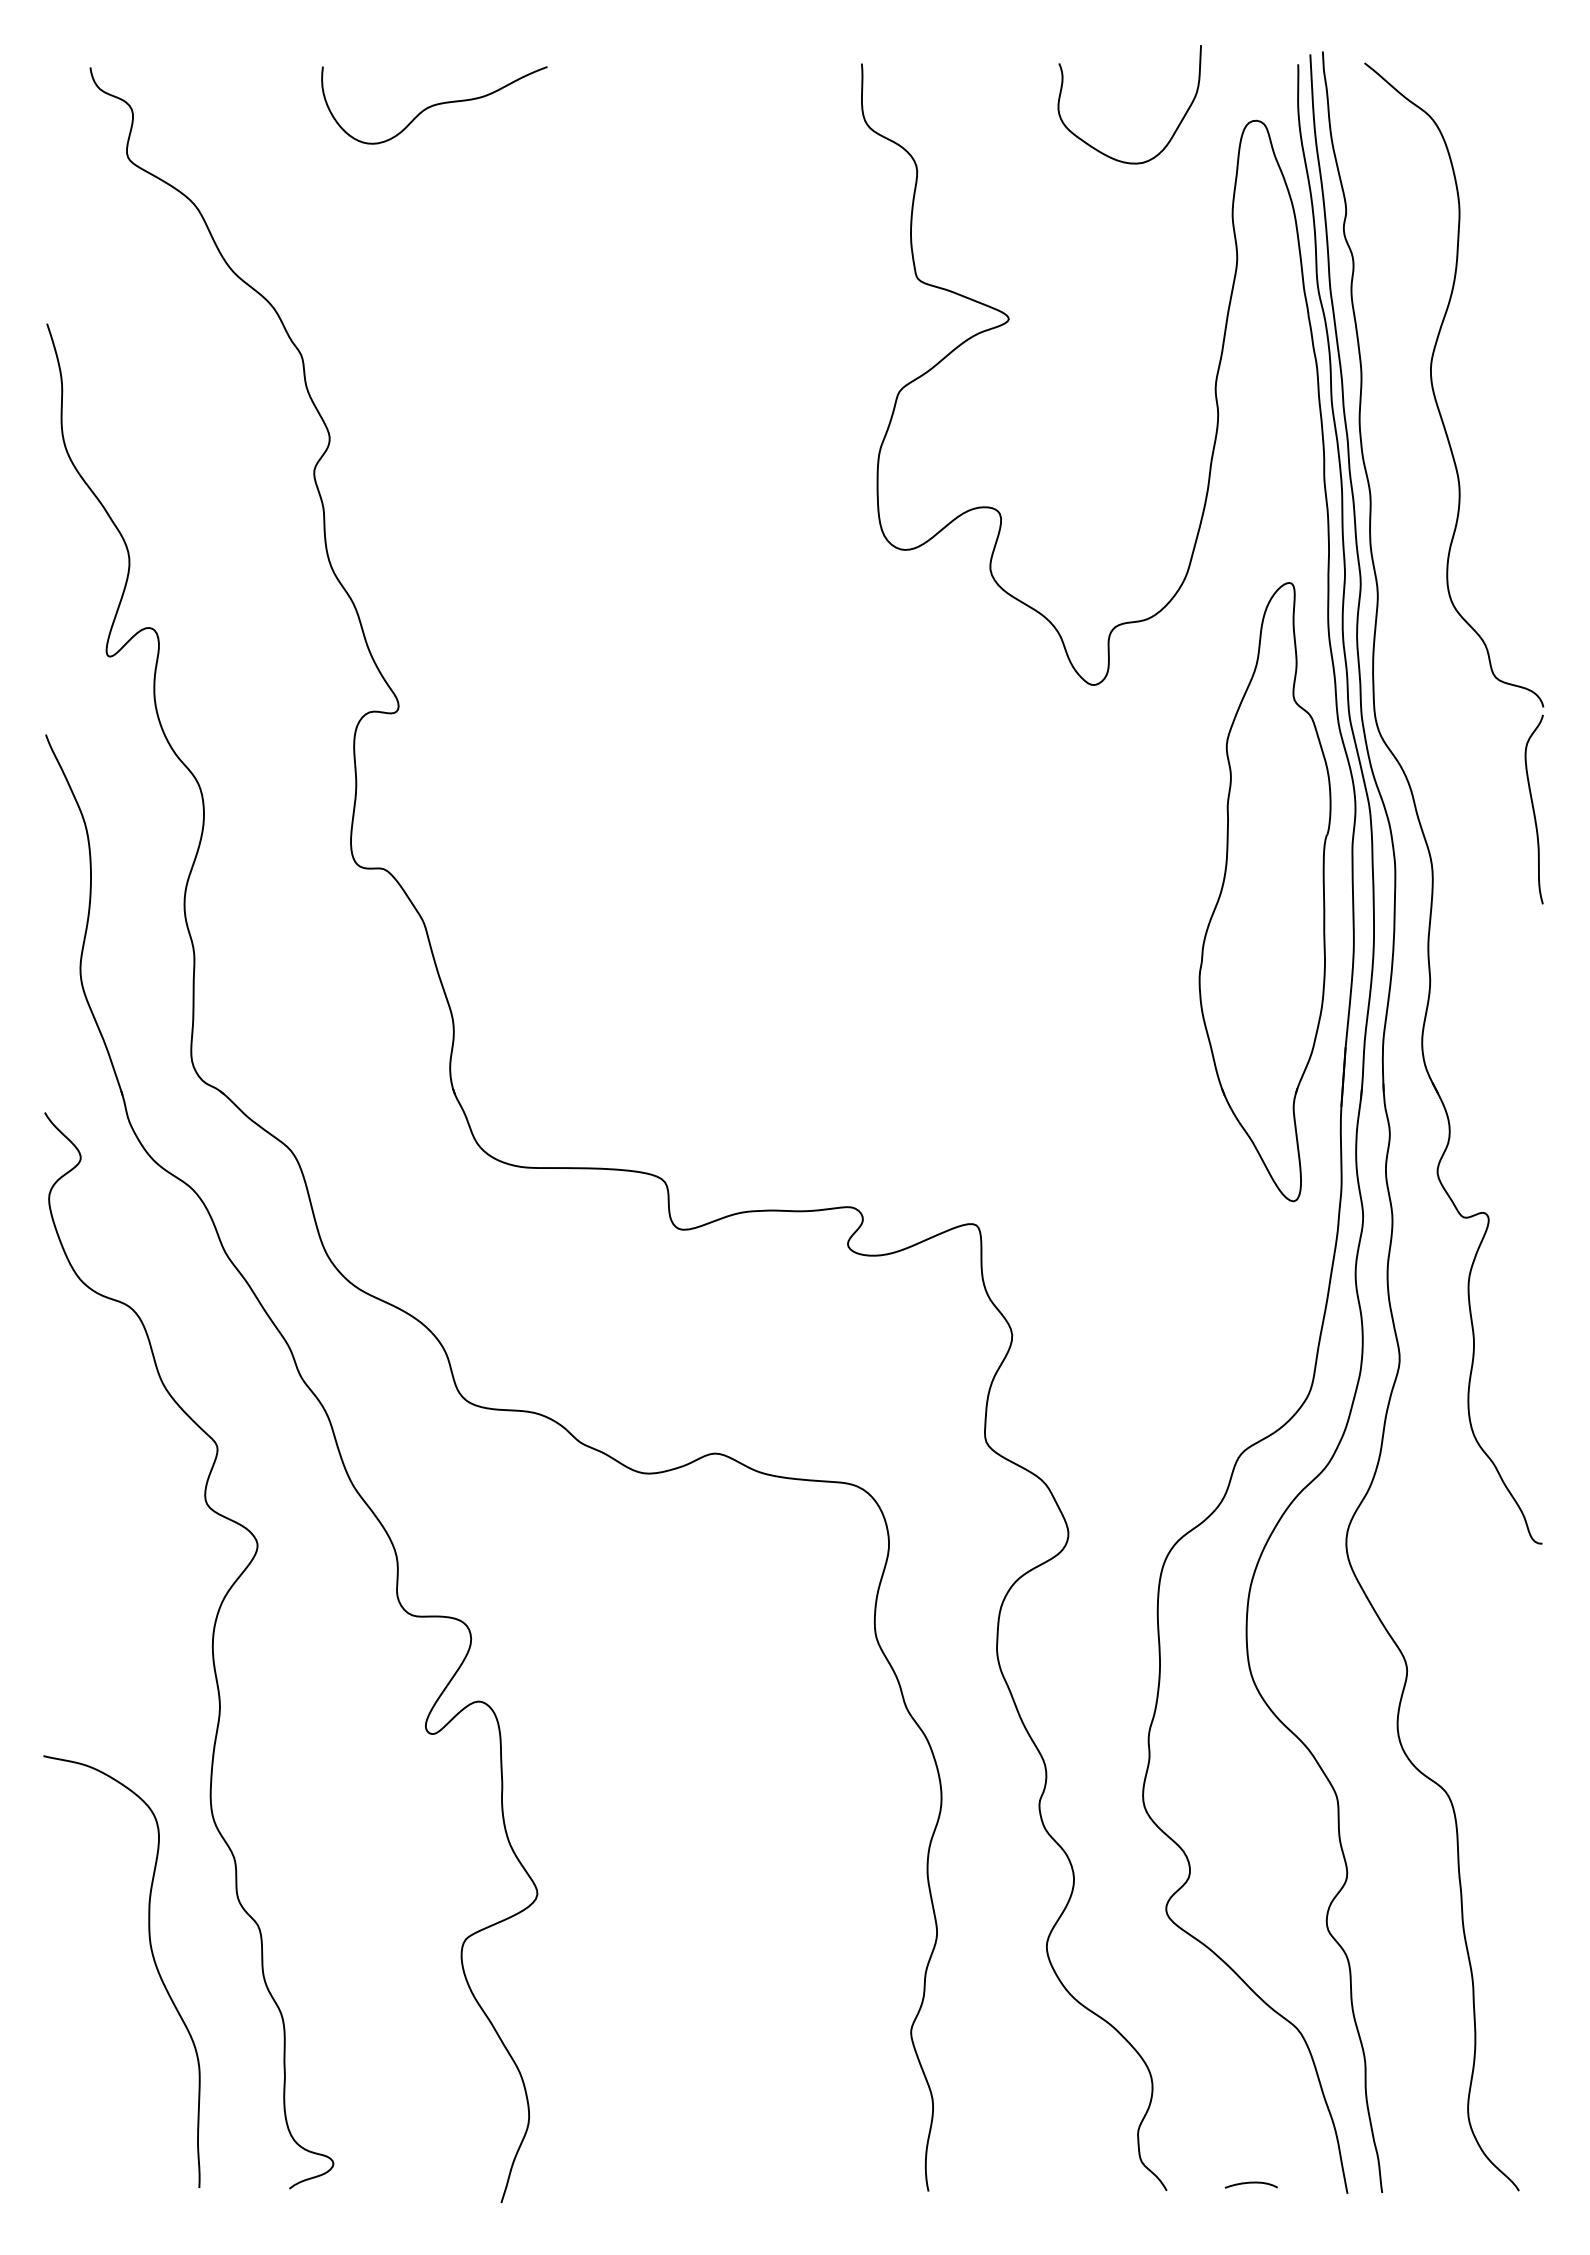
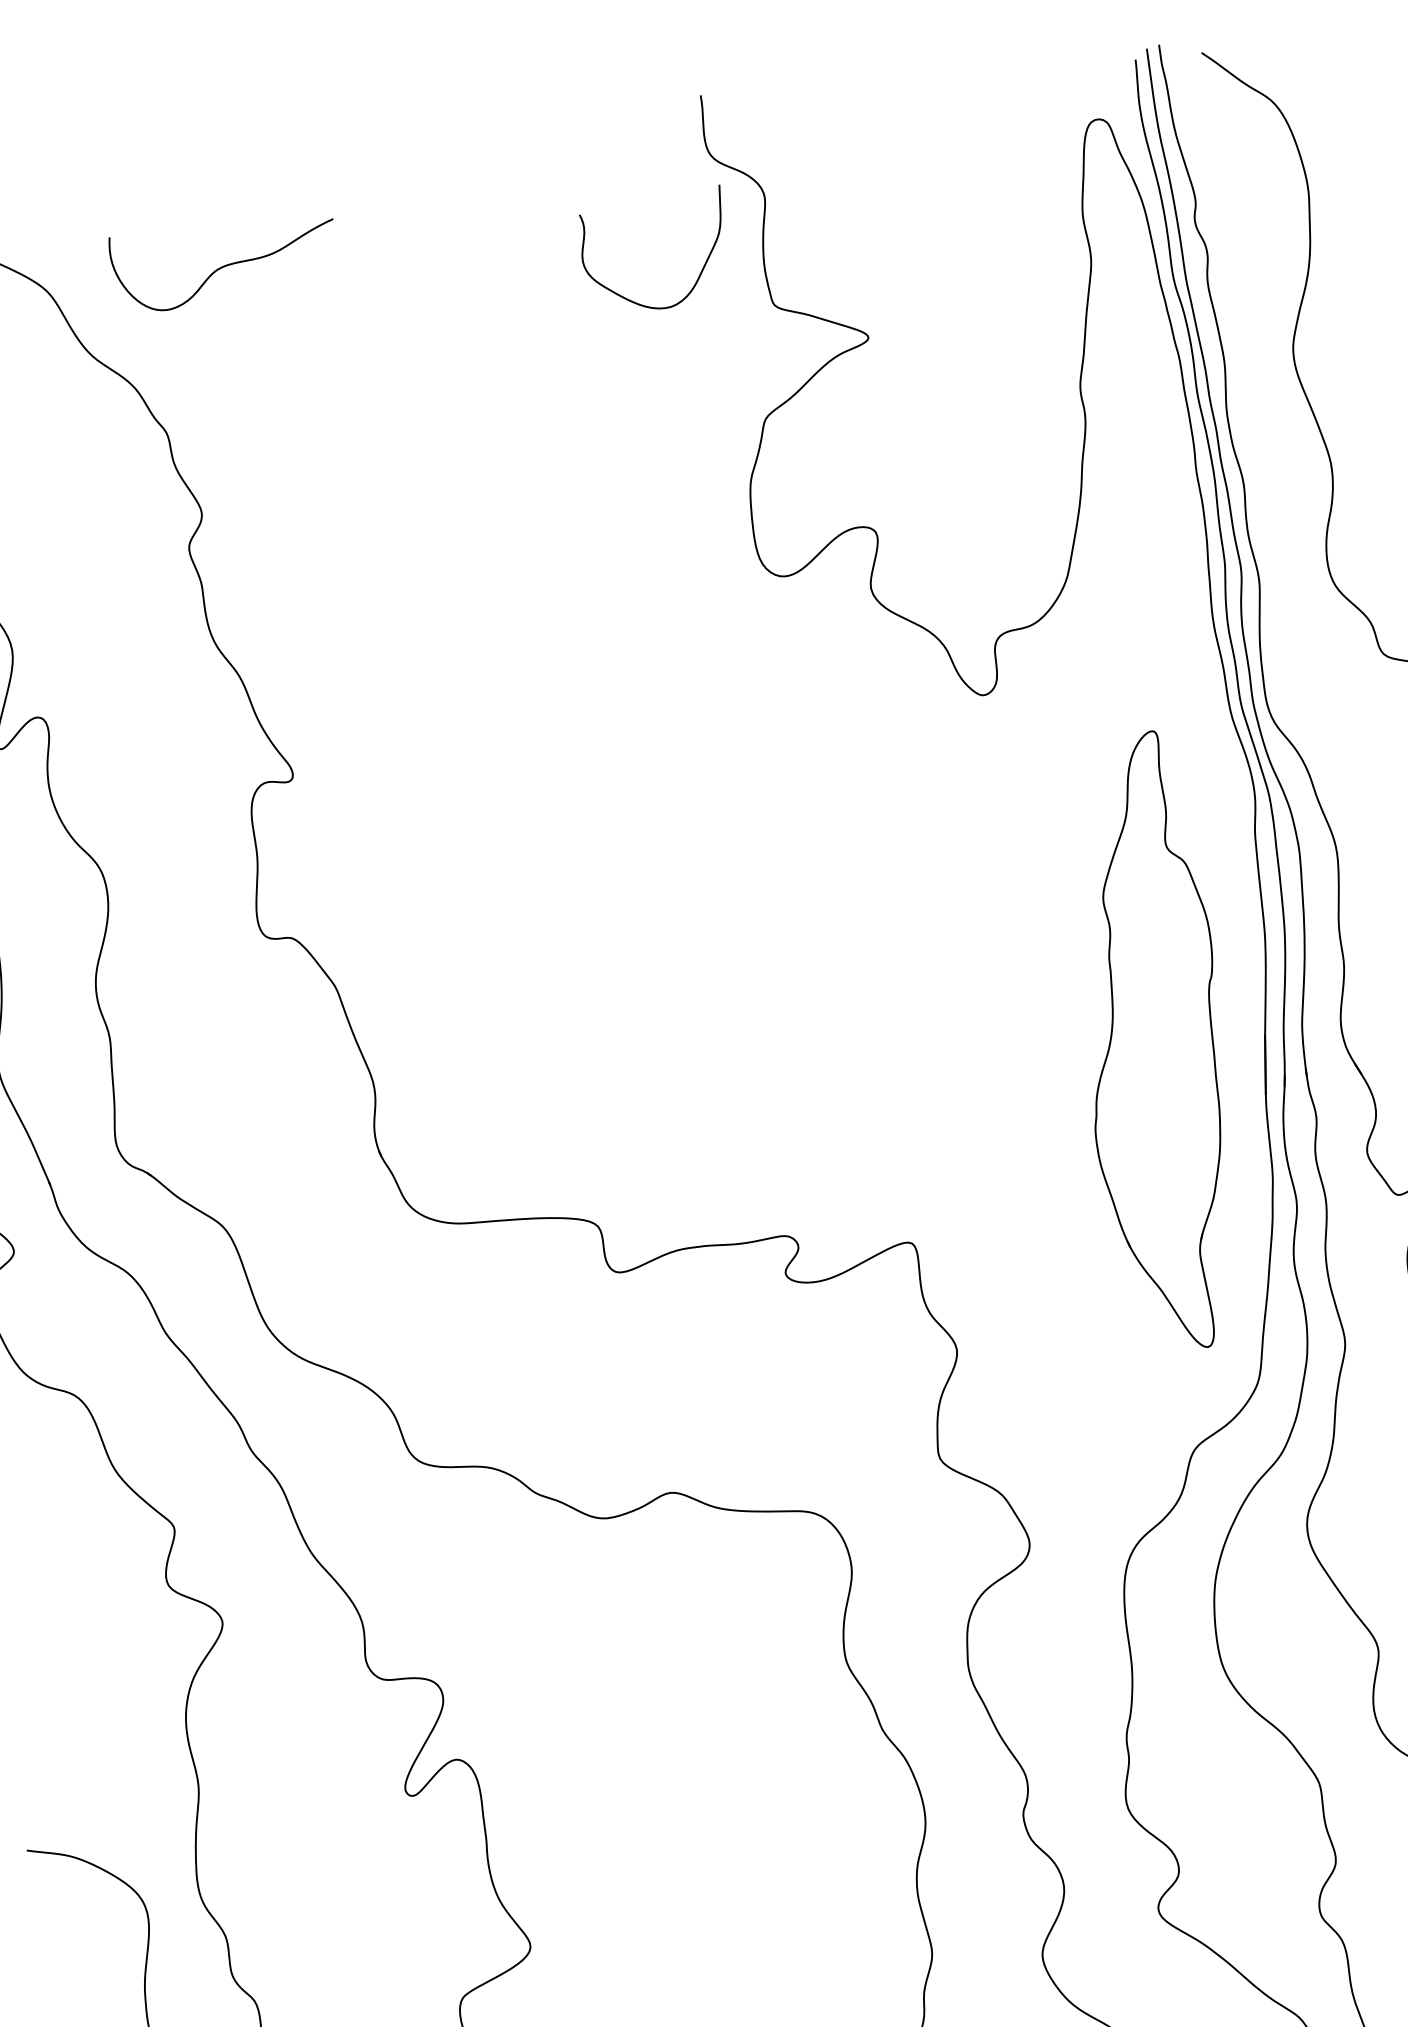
curve: (434, 105) -> (224, 266), moved
curve: (1176, 127) -> (701, 268), moved
part: (1264, 892) -> (1153, 1041), moved

